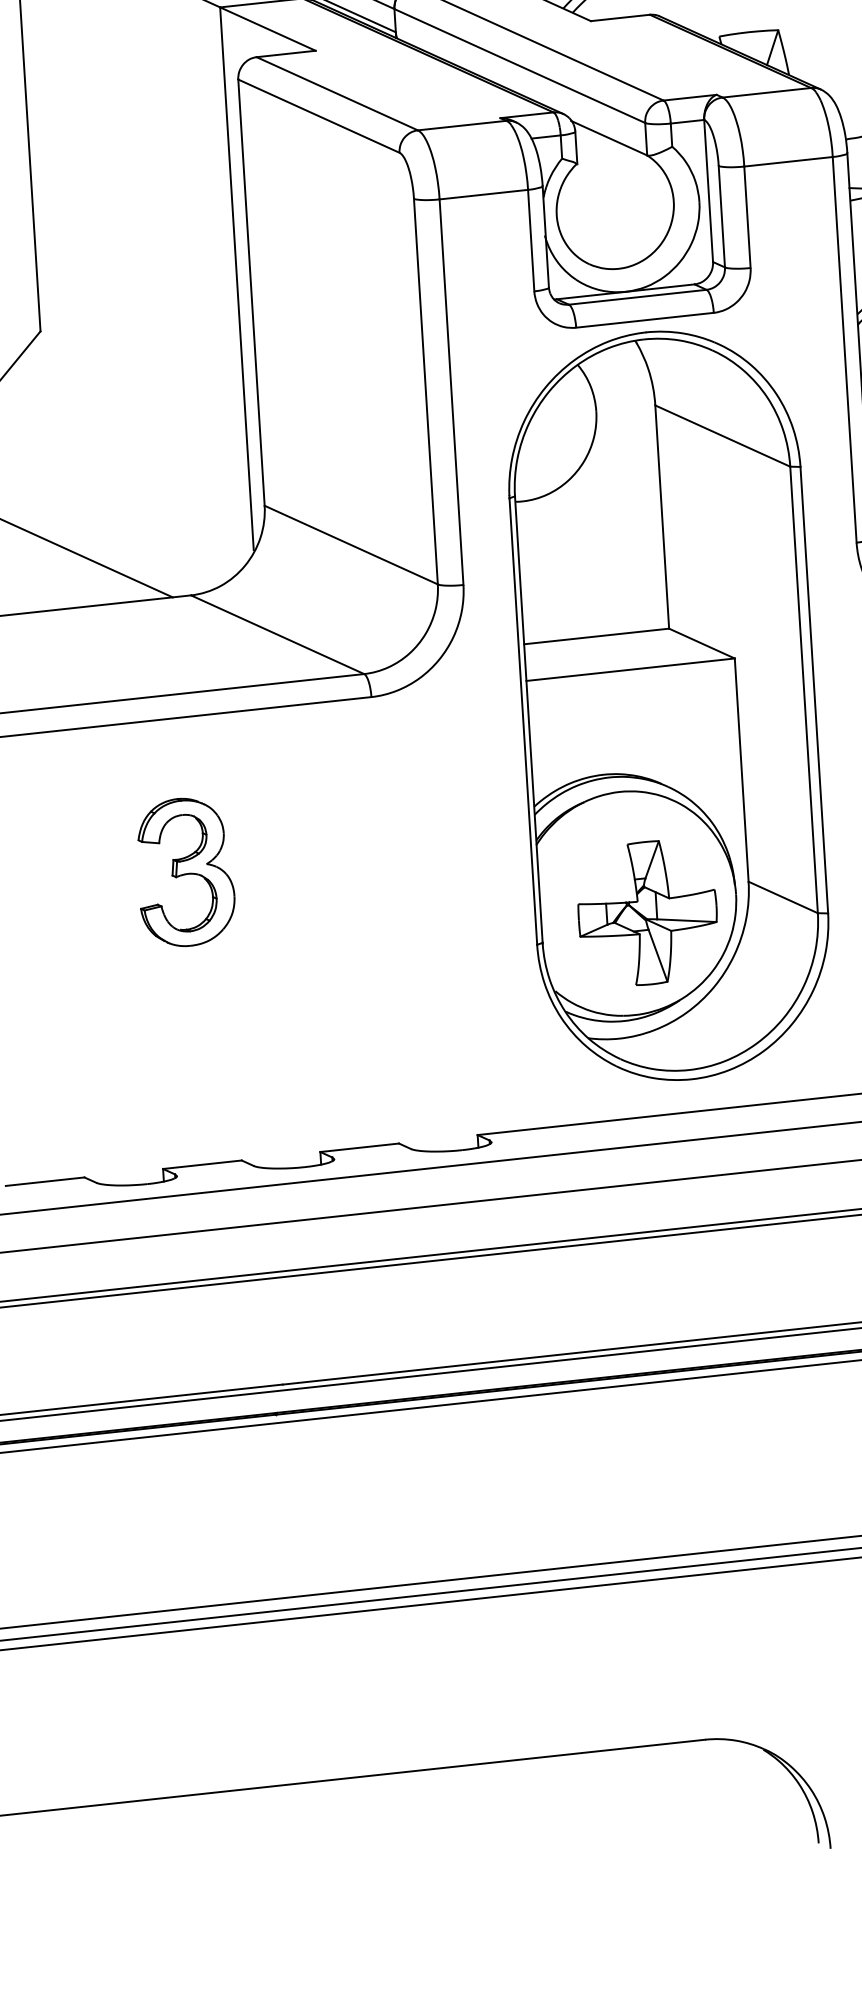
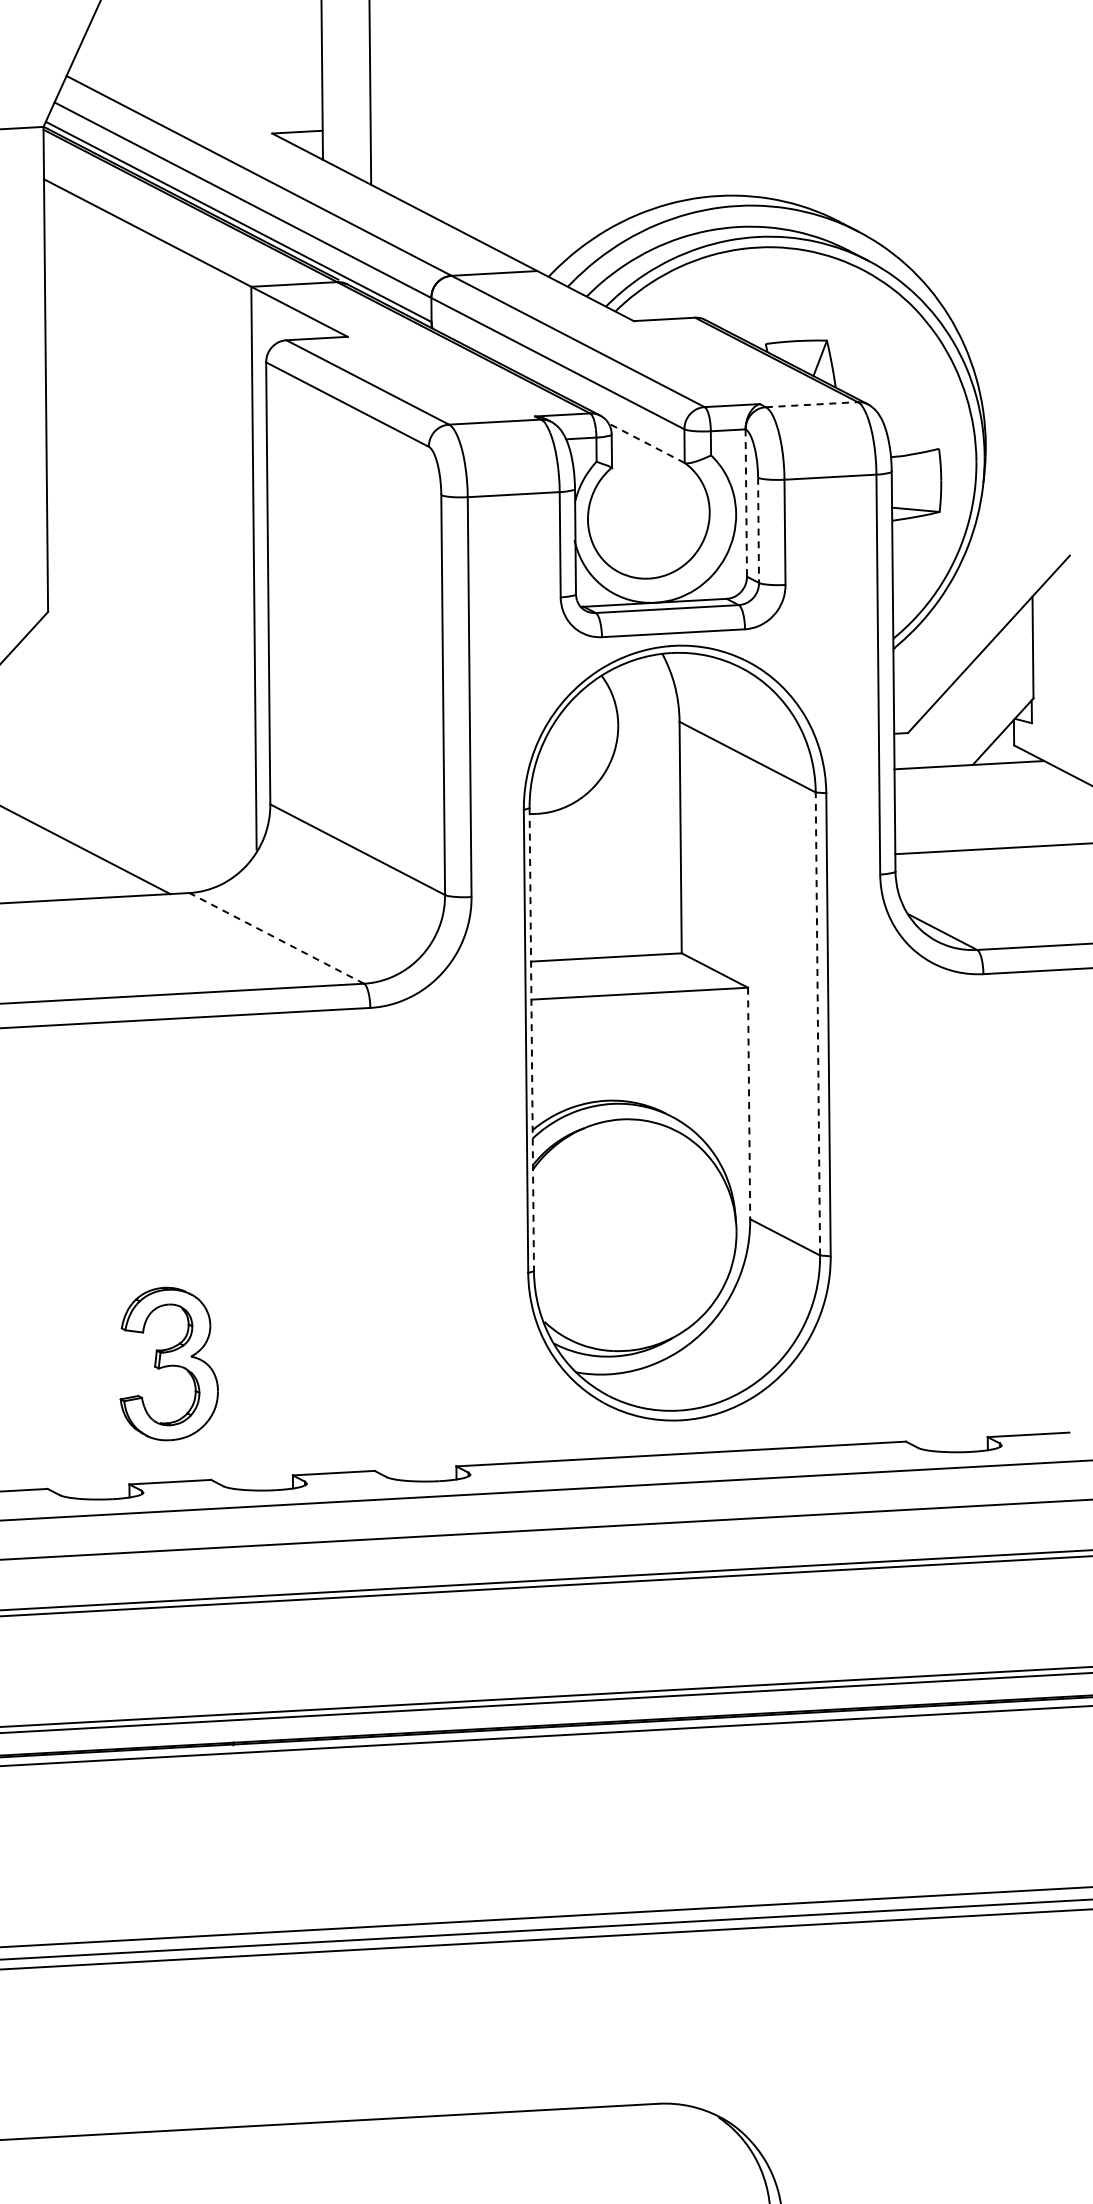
line: (767, 92) -> (812, 404), solid -> dashed
line: (608, 137) -> (645, 442), solid -> dashed
line: (708, 191) -> (746, 503), solid -> dashed
line: (721, 216) -> (758, 530), solid -> dashed
line: (277, 634) -> (276, 938), solid -> dashed
line: (803, 689) -> (817, 1023), solid -> dashed
line: (528, 719) -> (531, 1039), solid -> dashed
line: (742, 770) -> (749, 1103), solid -> dashed
part: (185, 871) -> (168, 1363), moved
part: (647, 913) -> (643, 1246), removed

